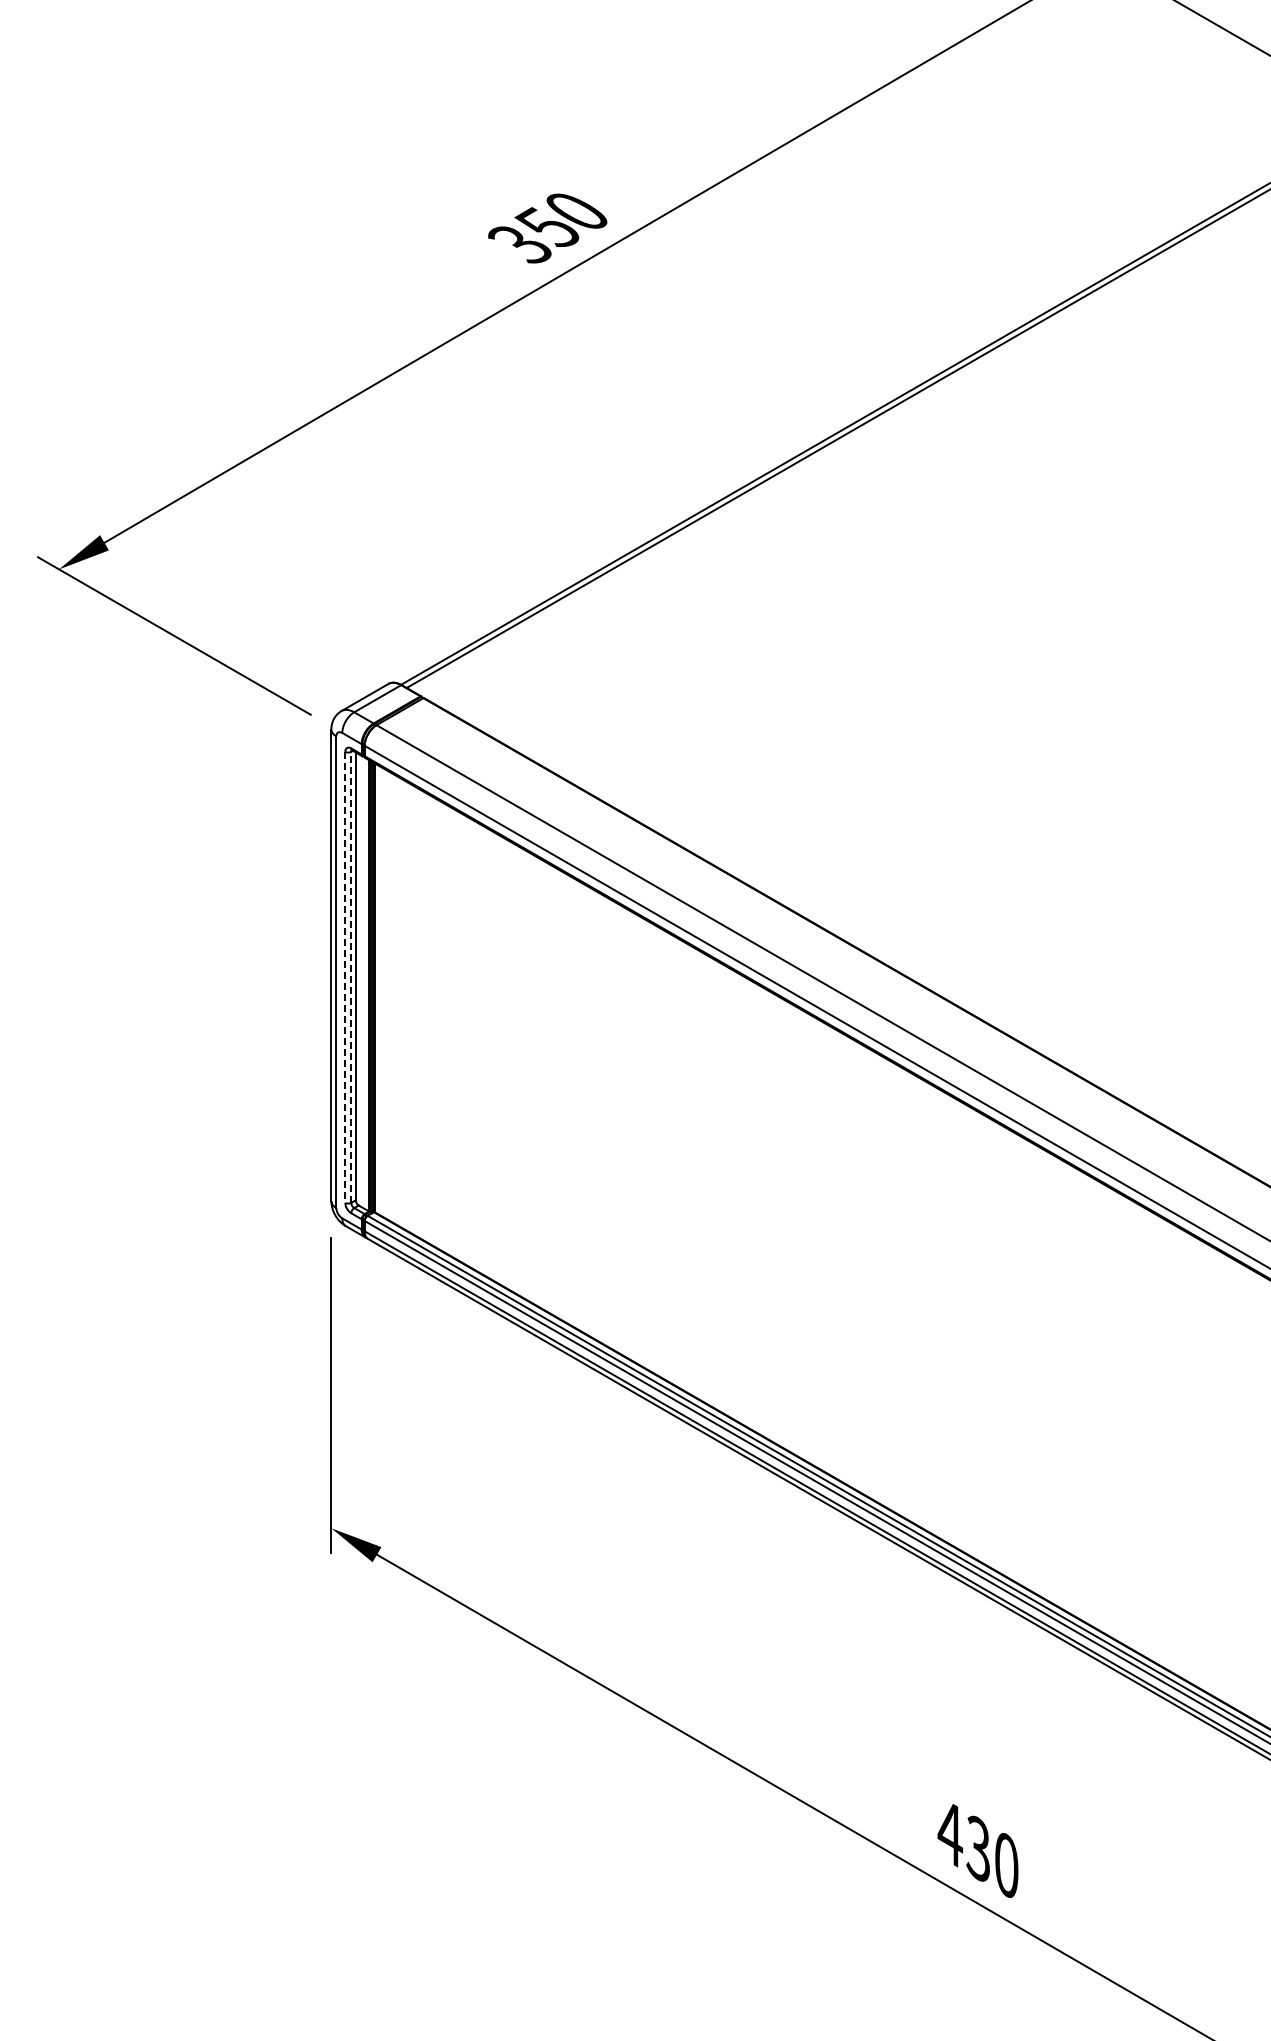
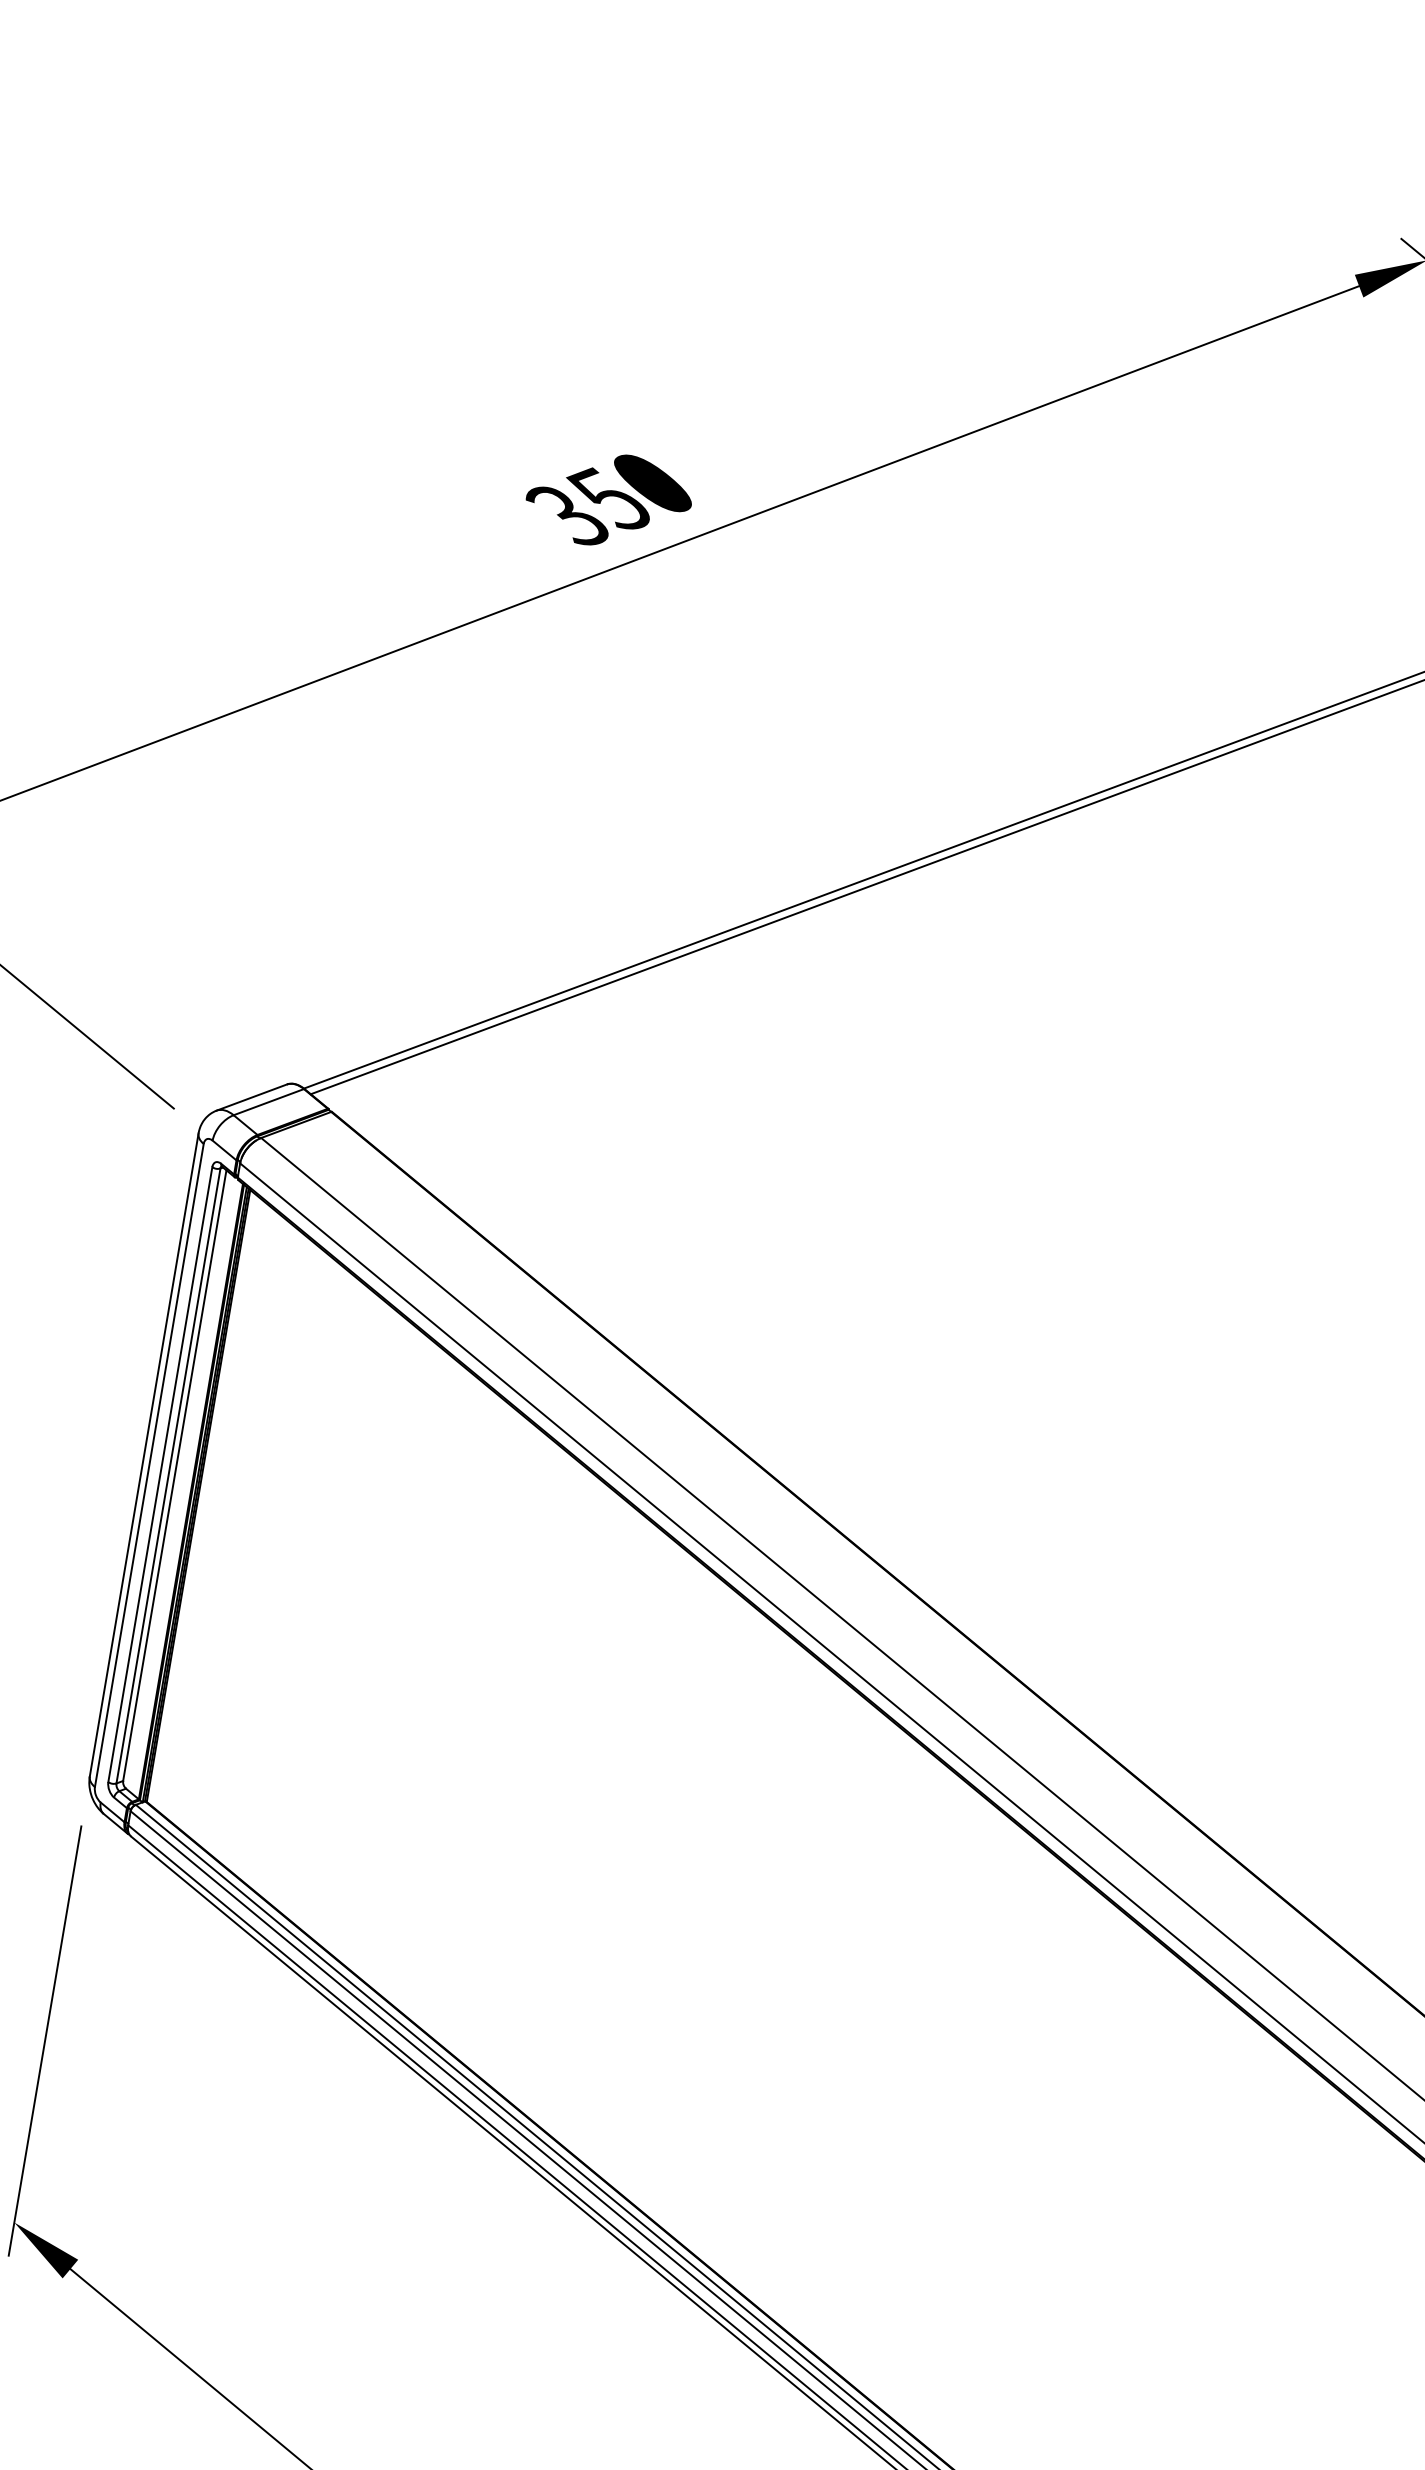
line: (345, 977) -> (160, 1474), dashed -> solid
line: (351, 977) -> (168, 1476), dashed -> solid

